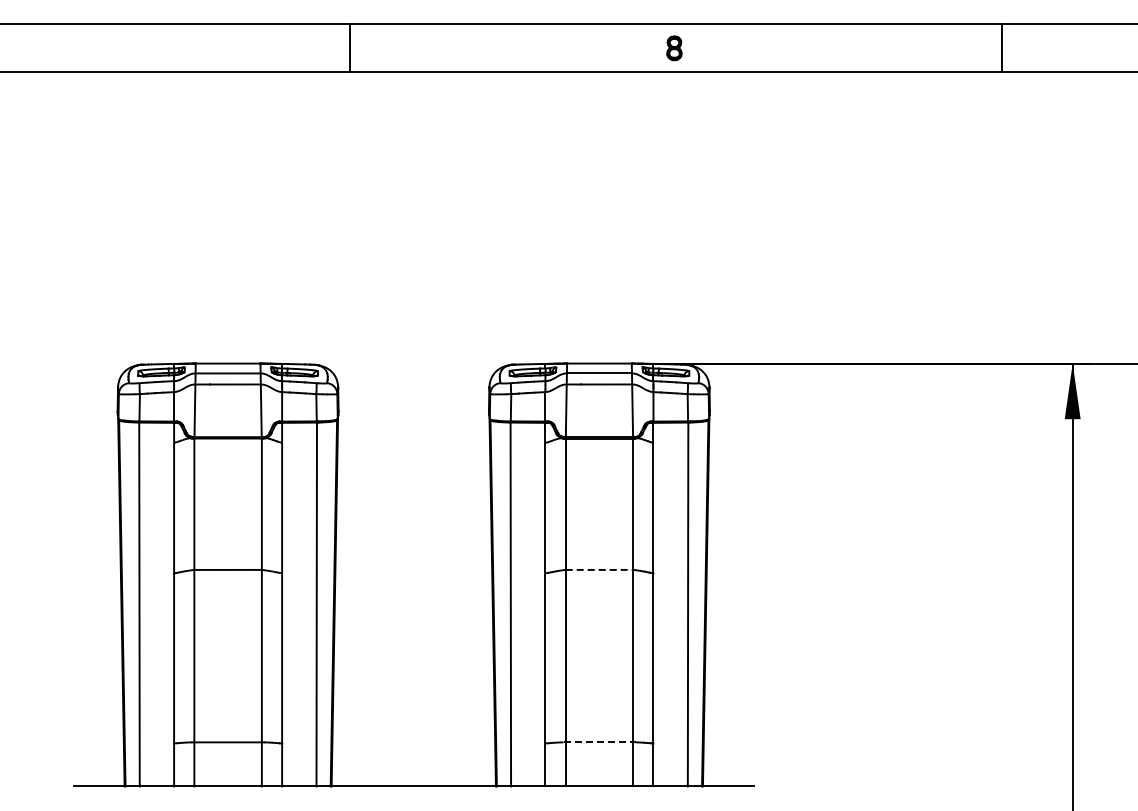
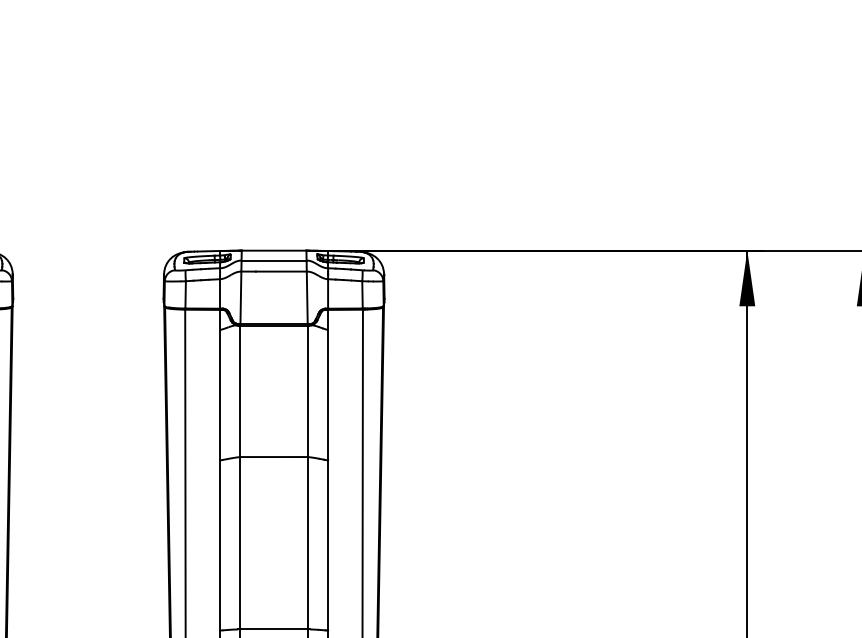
line: (598, 569) -> (273, 456), dashed -> solid
line: (599, 742) -> (274, 629), dashed -> solid

